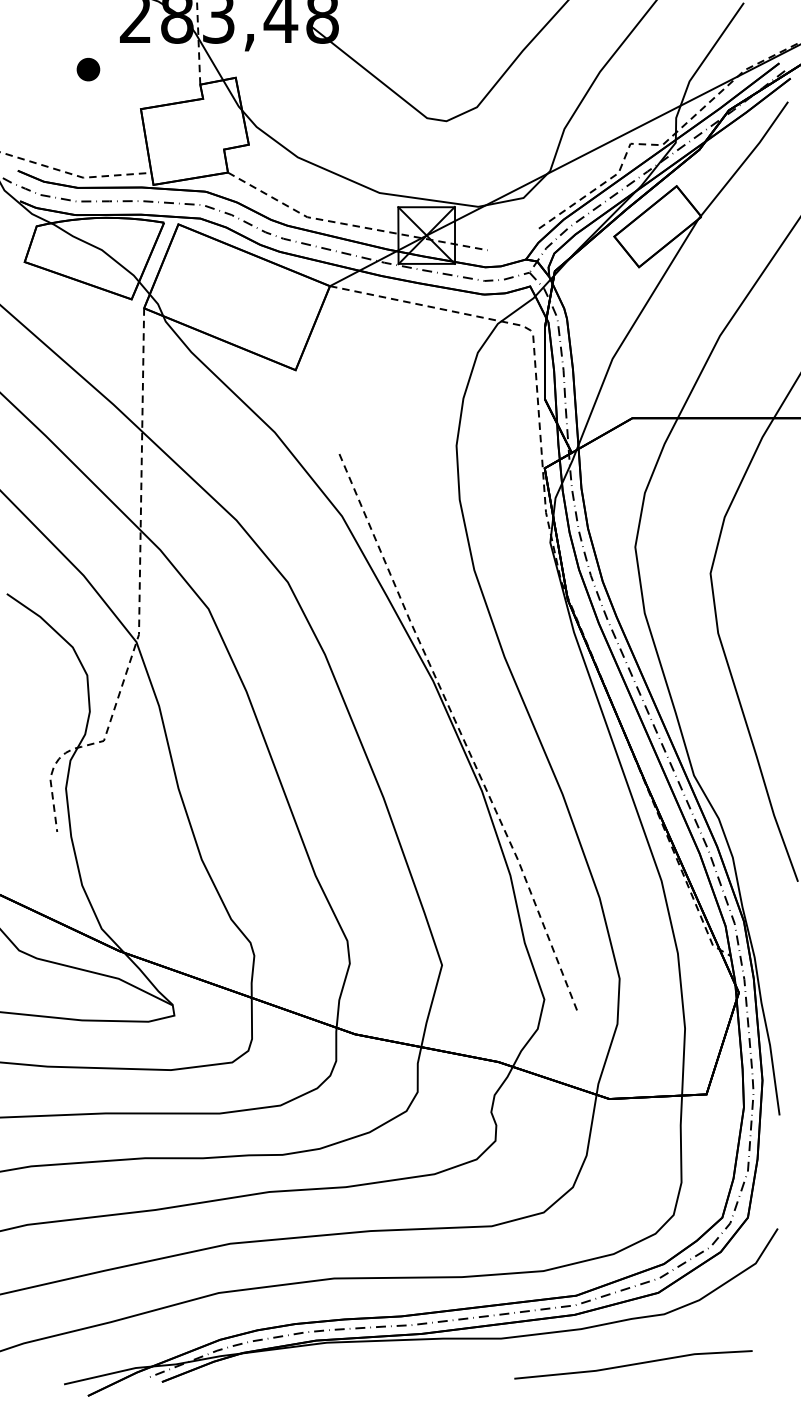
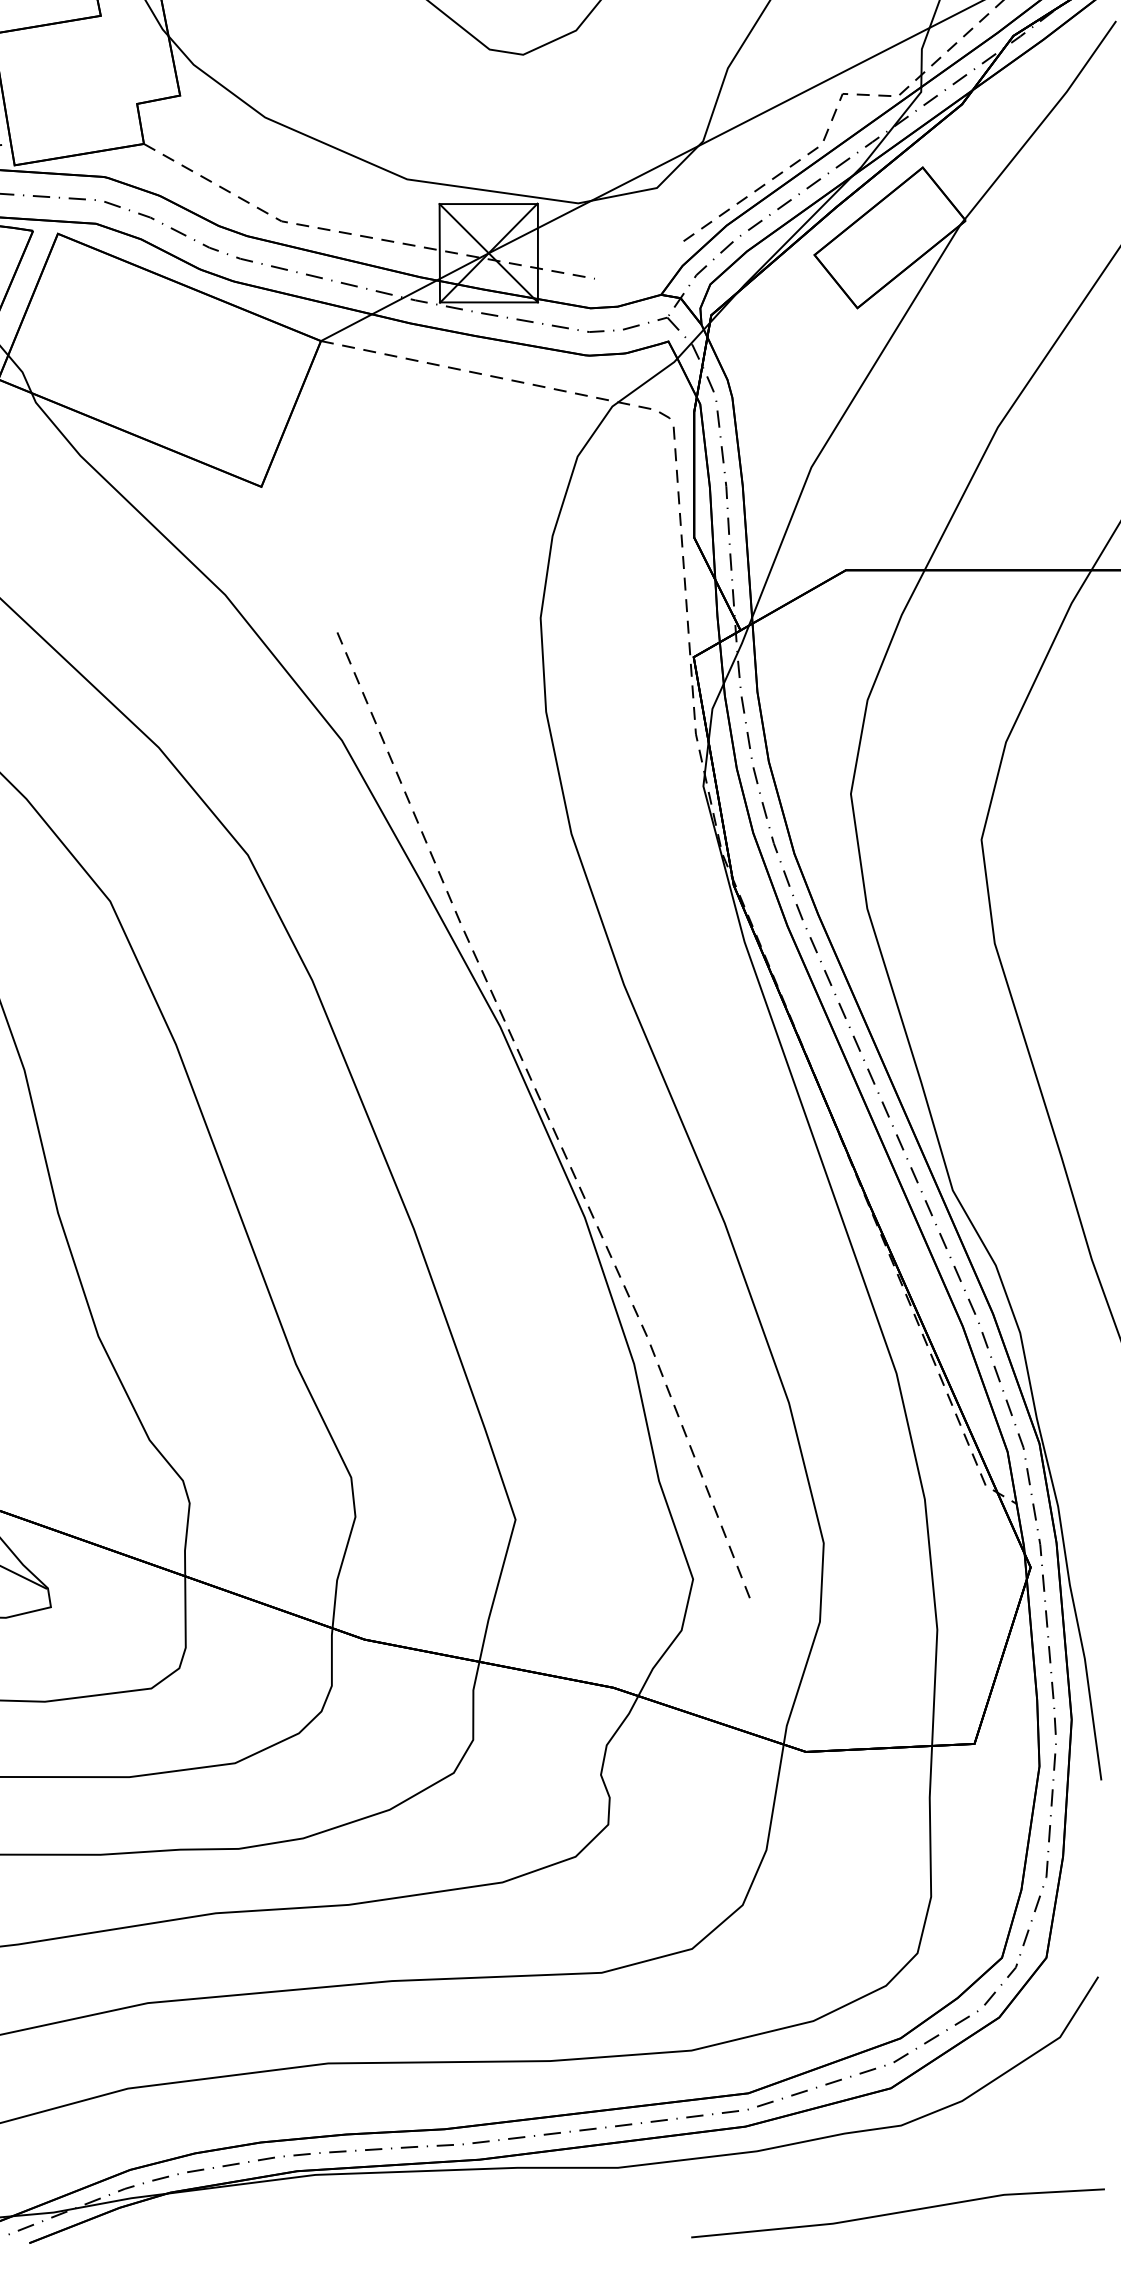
line: (633, 1364) -> (898, 2212), moved

